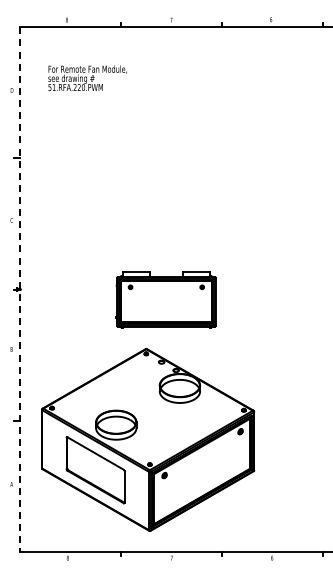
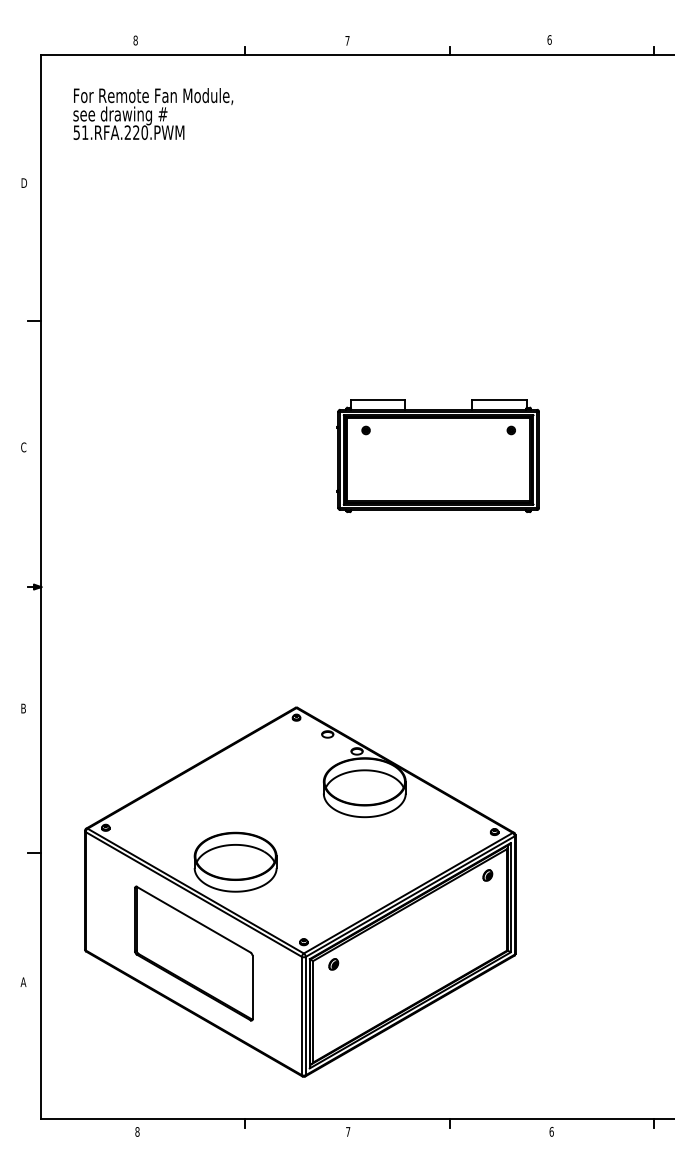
text: (87, 78) -> (152, 114), moved
line: (20, 290) -> (41, 589), dashed -> solid
part: (165, 299) -> (436, 455), moved

